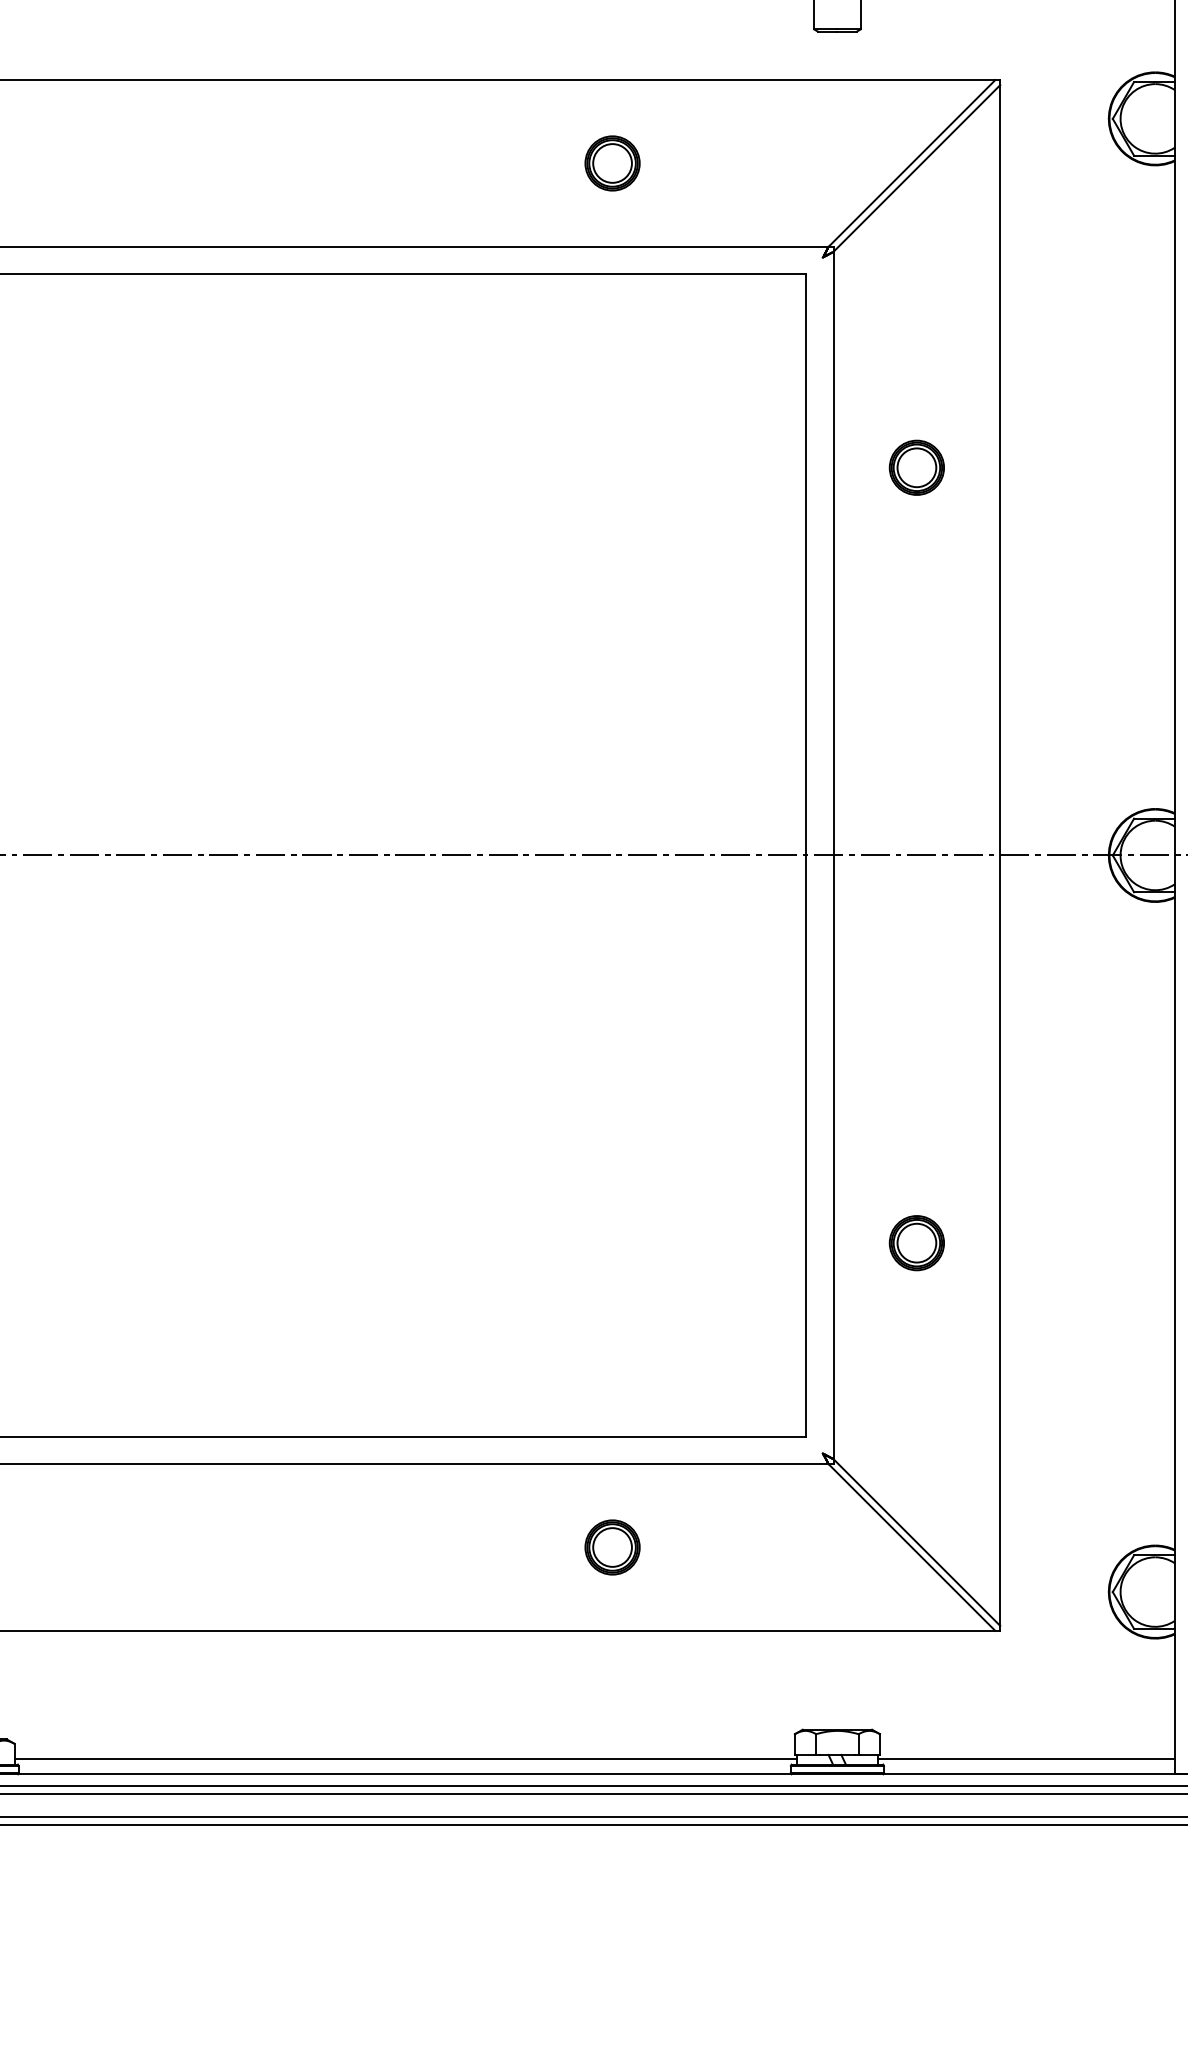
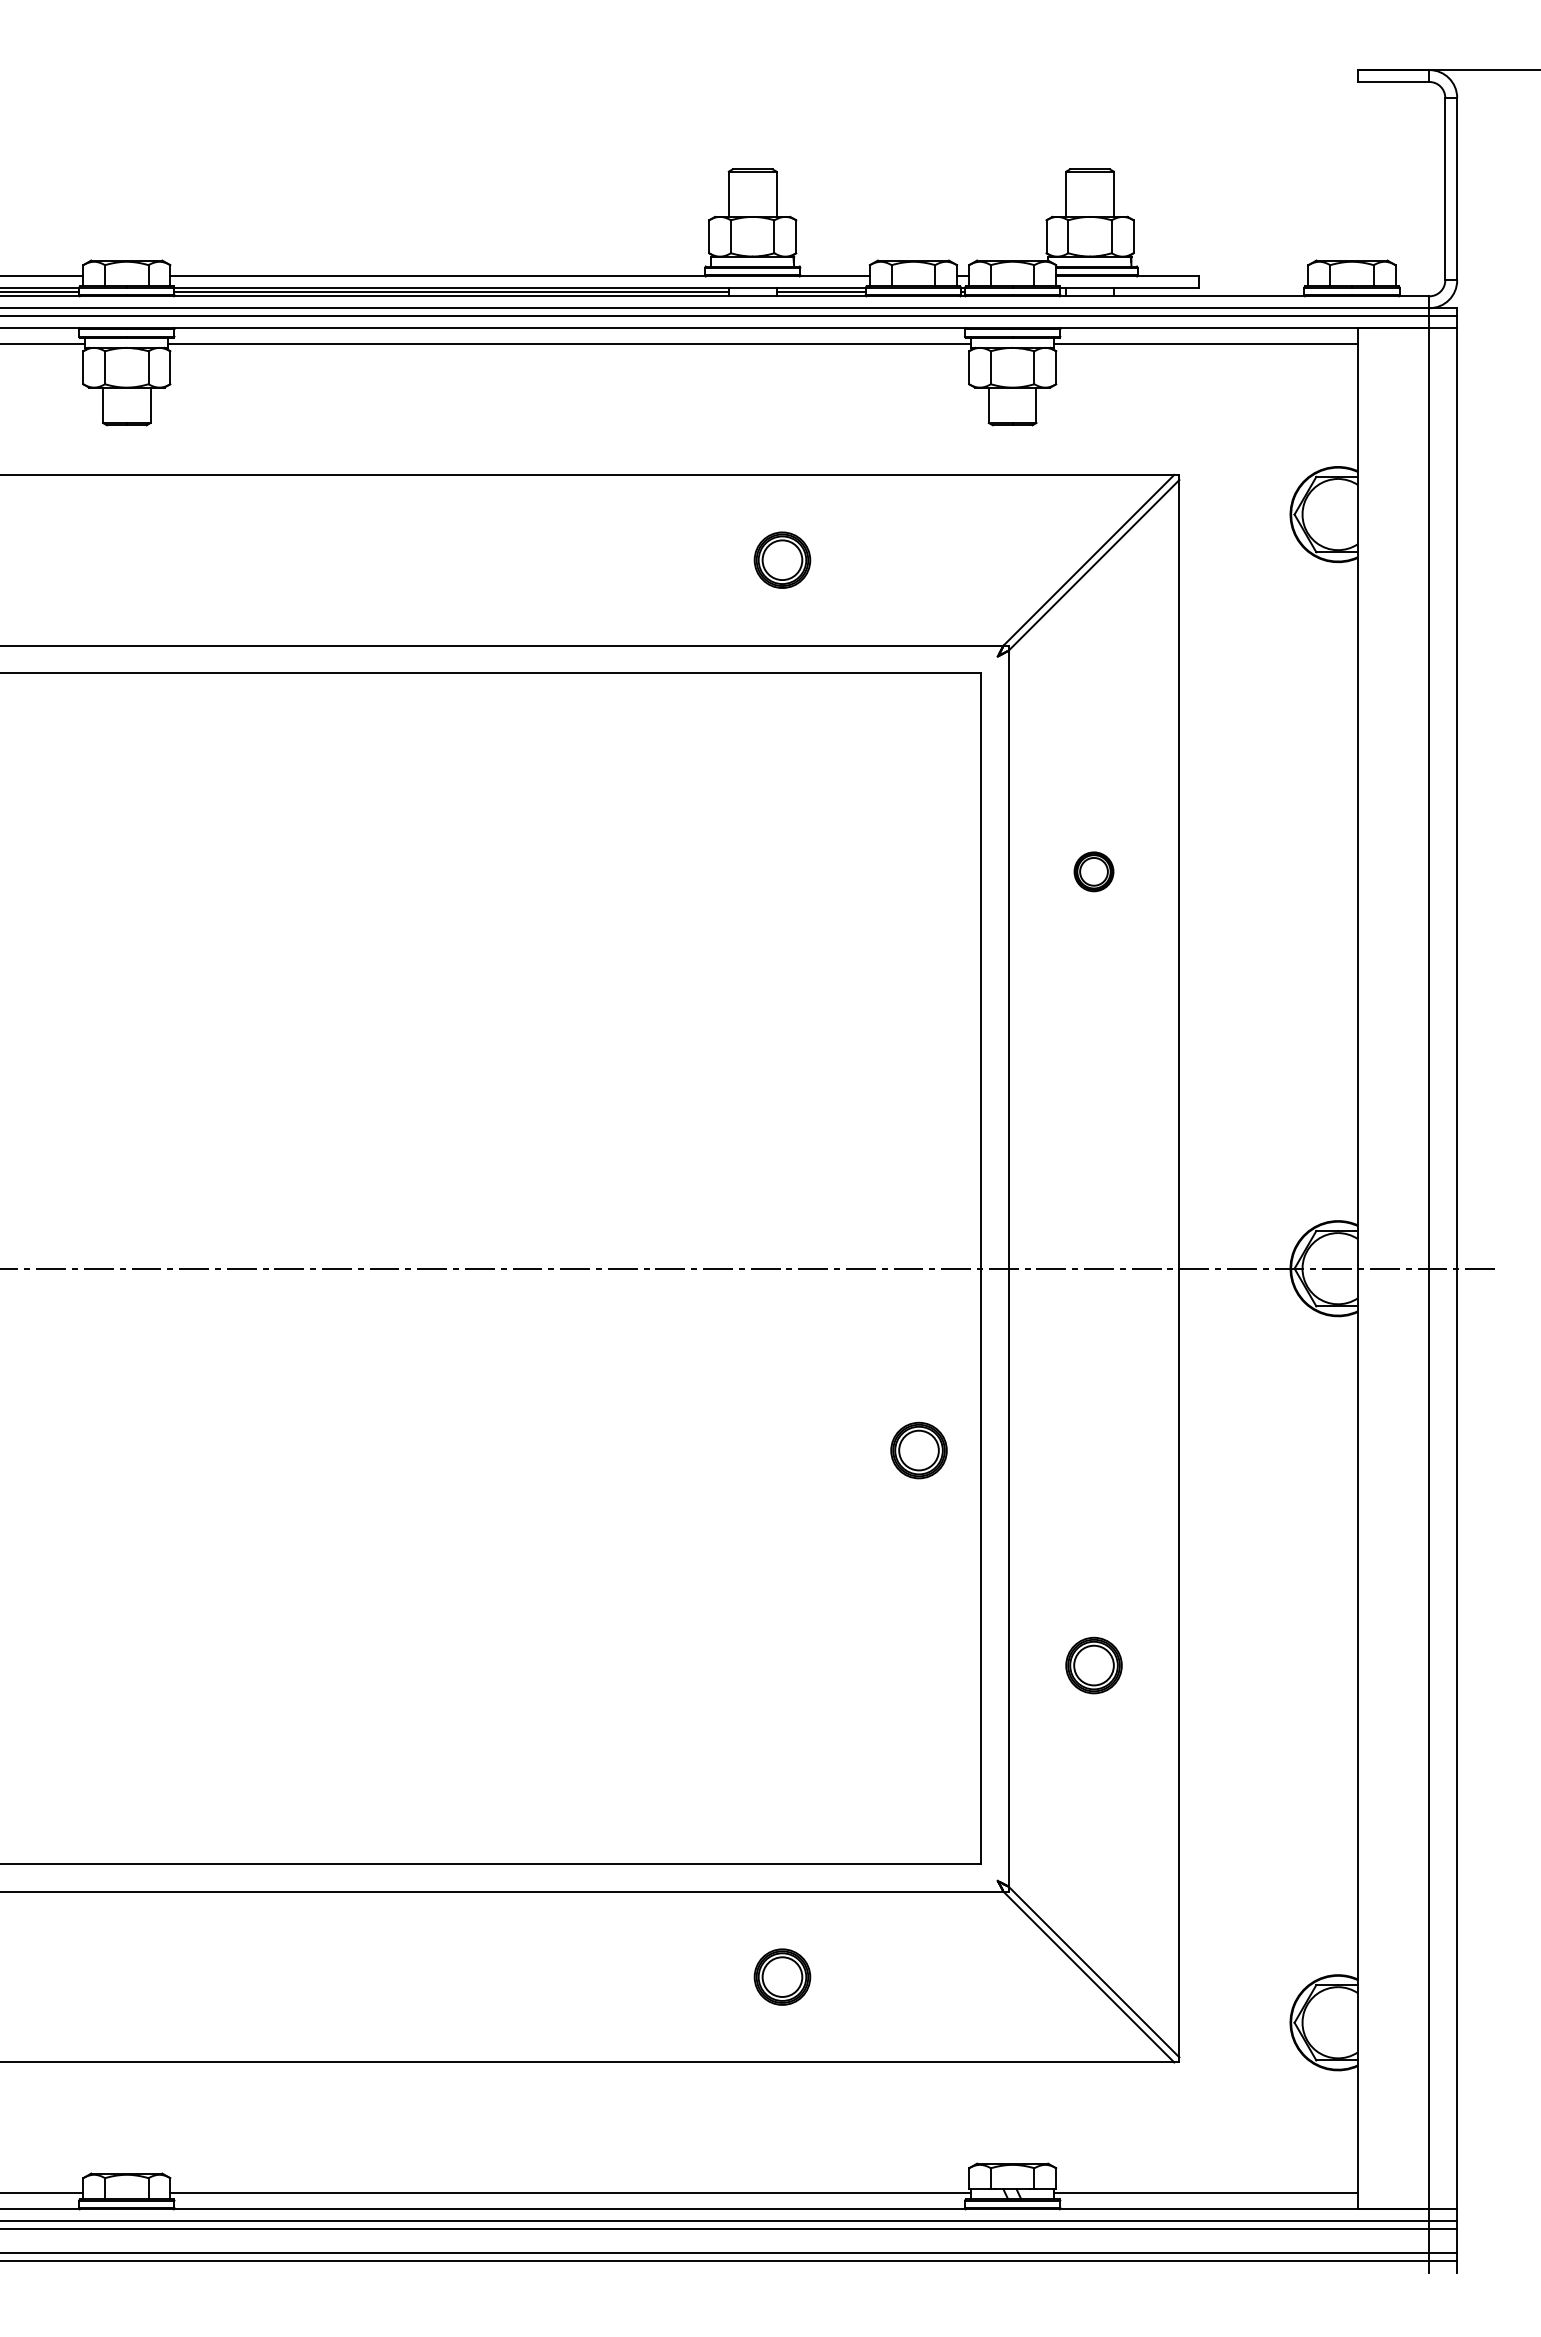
part: (916, 467) -> (1093, 871), size x0.7
part: (745, 1033) -> (918, 1450), added

